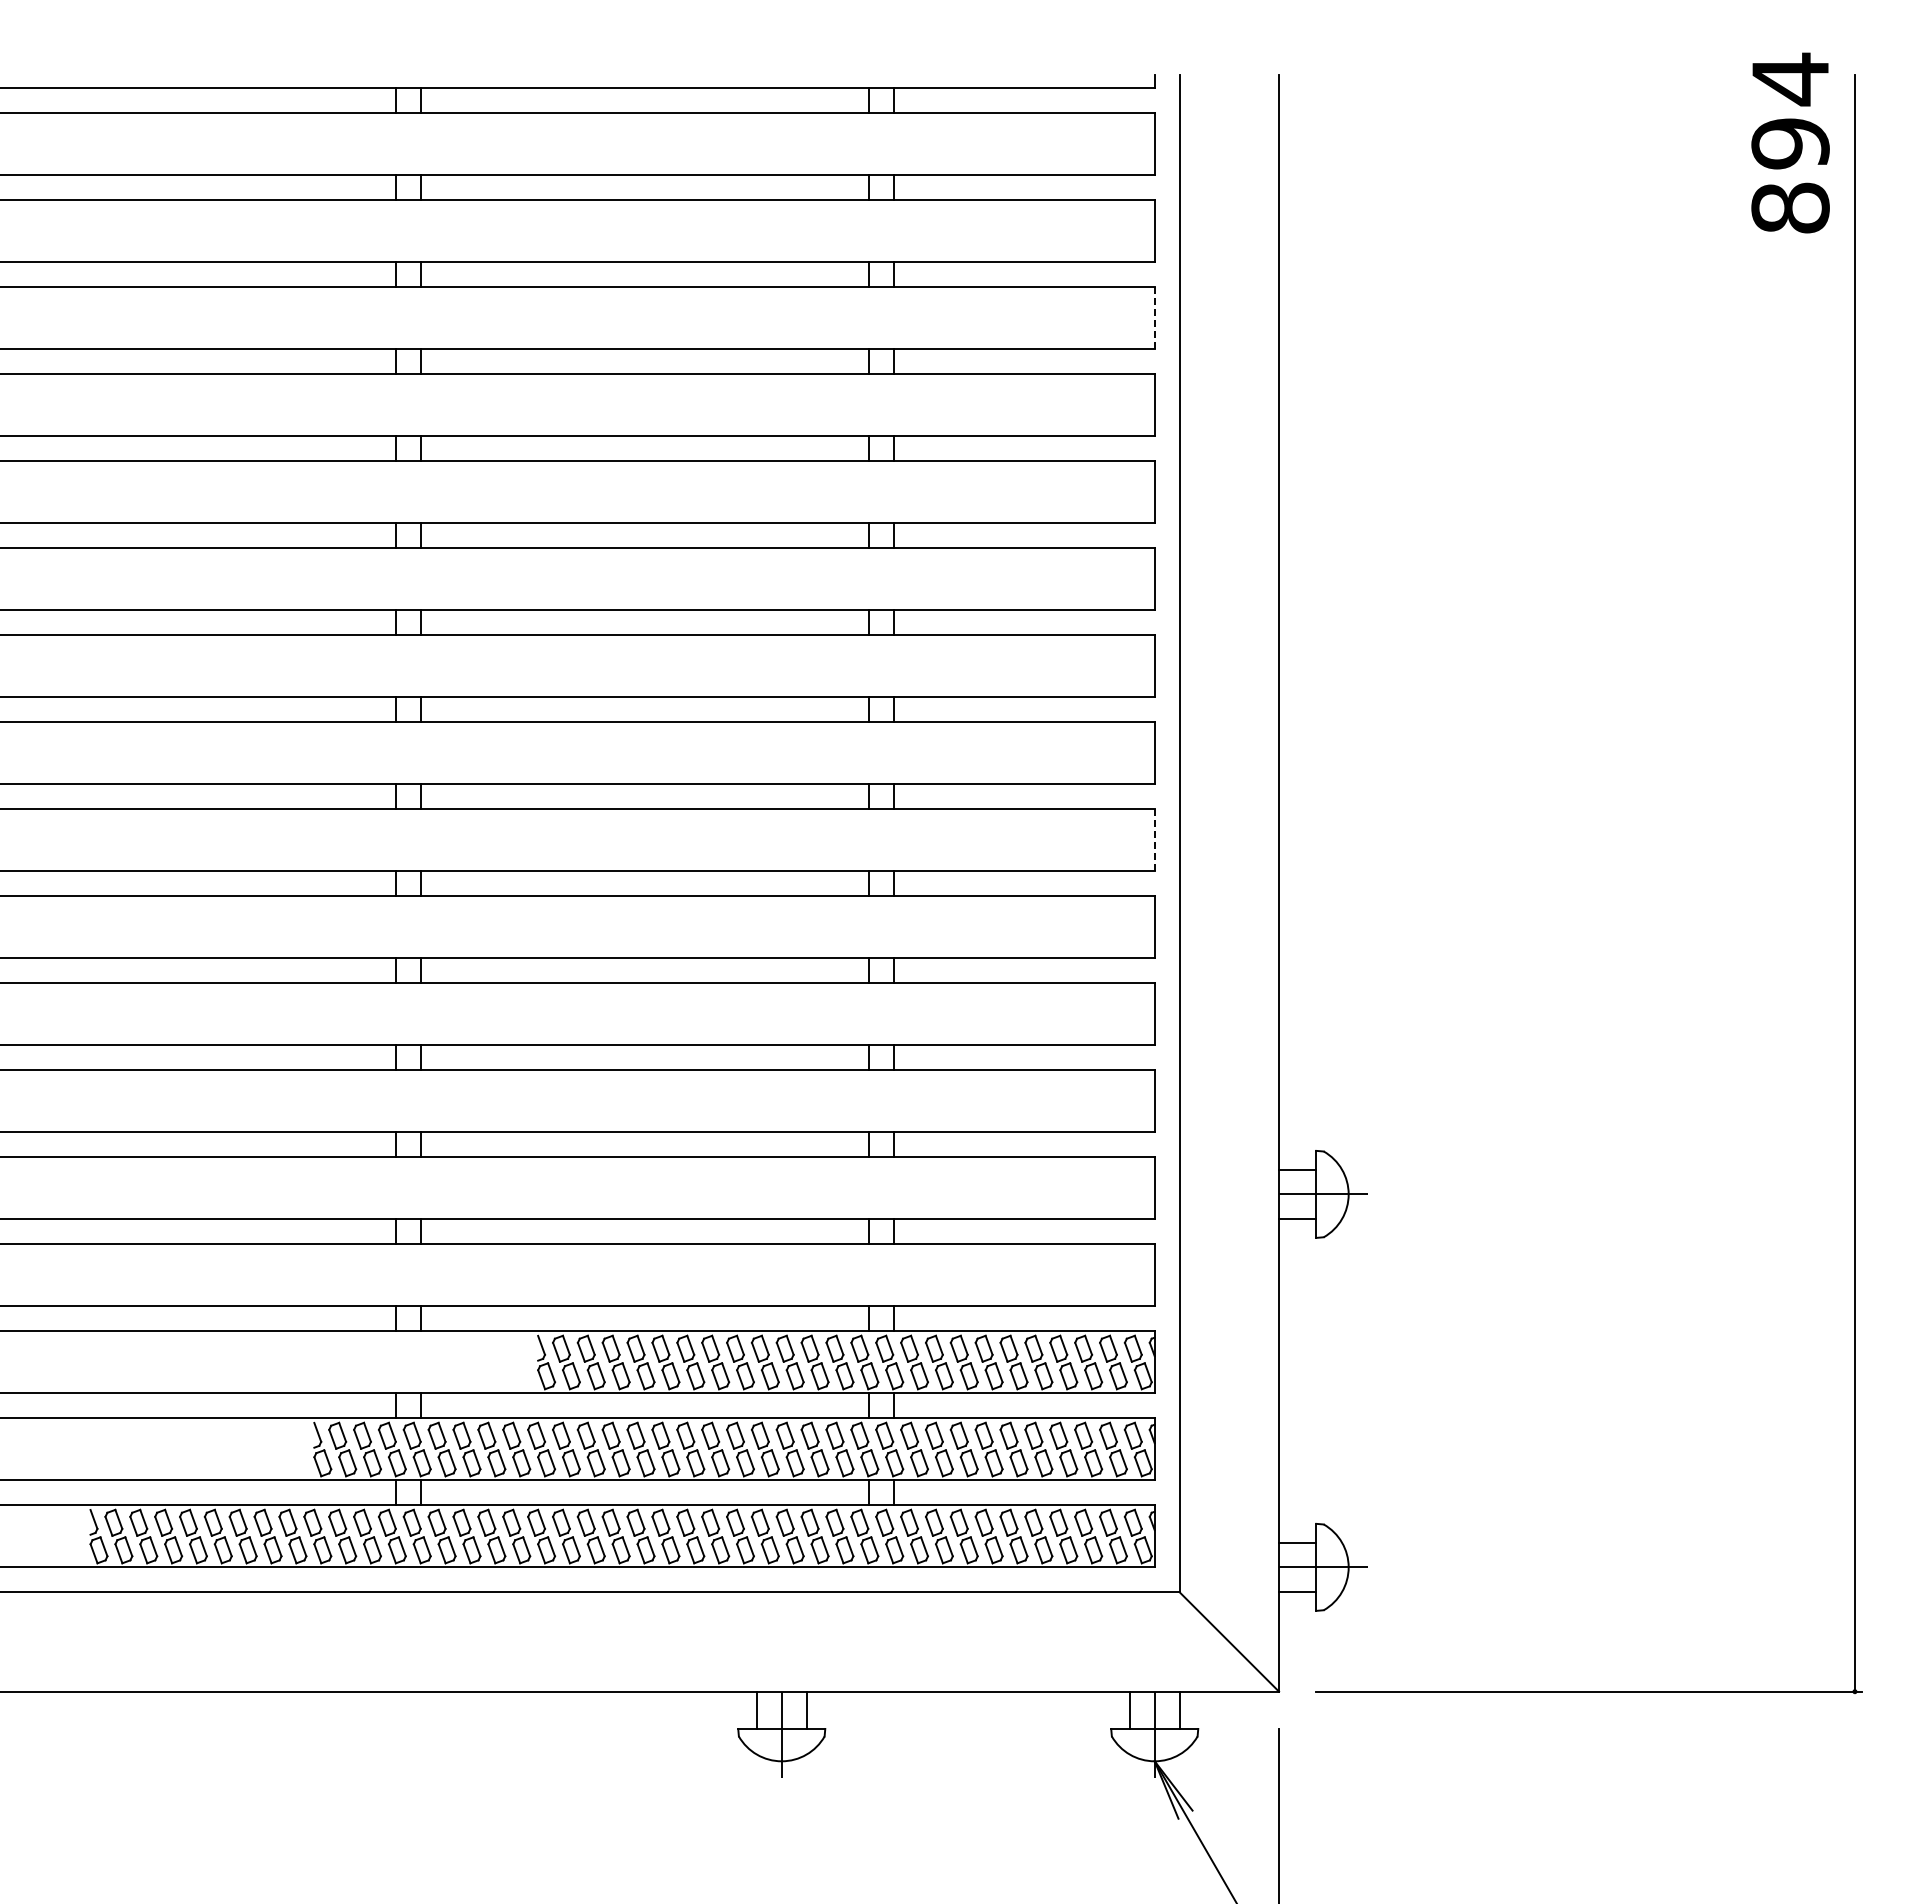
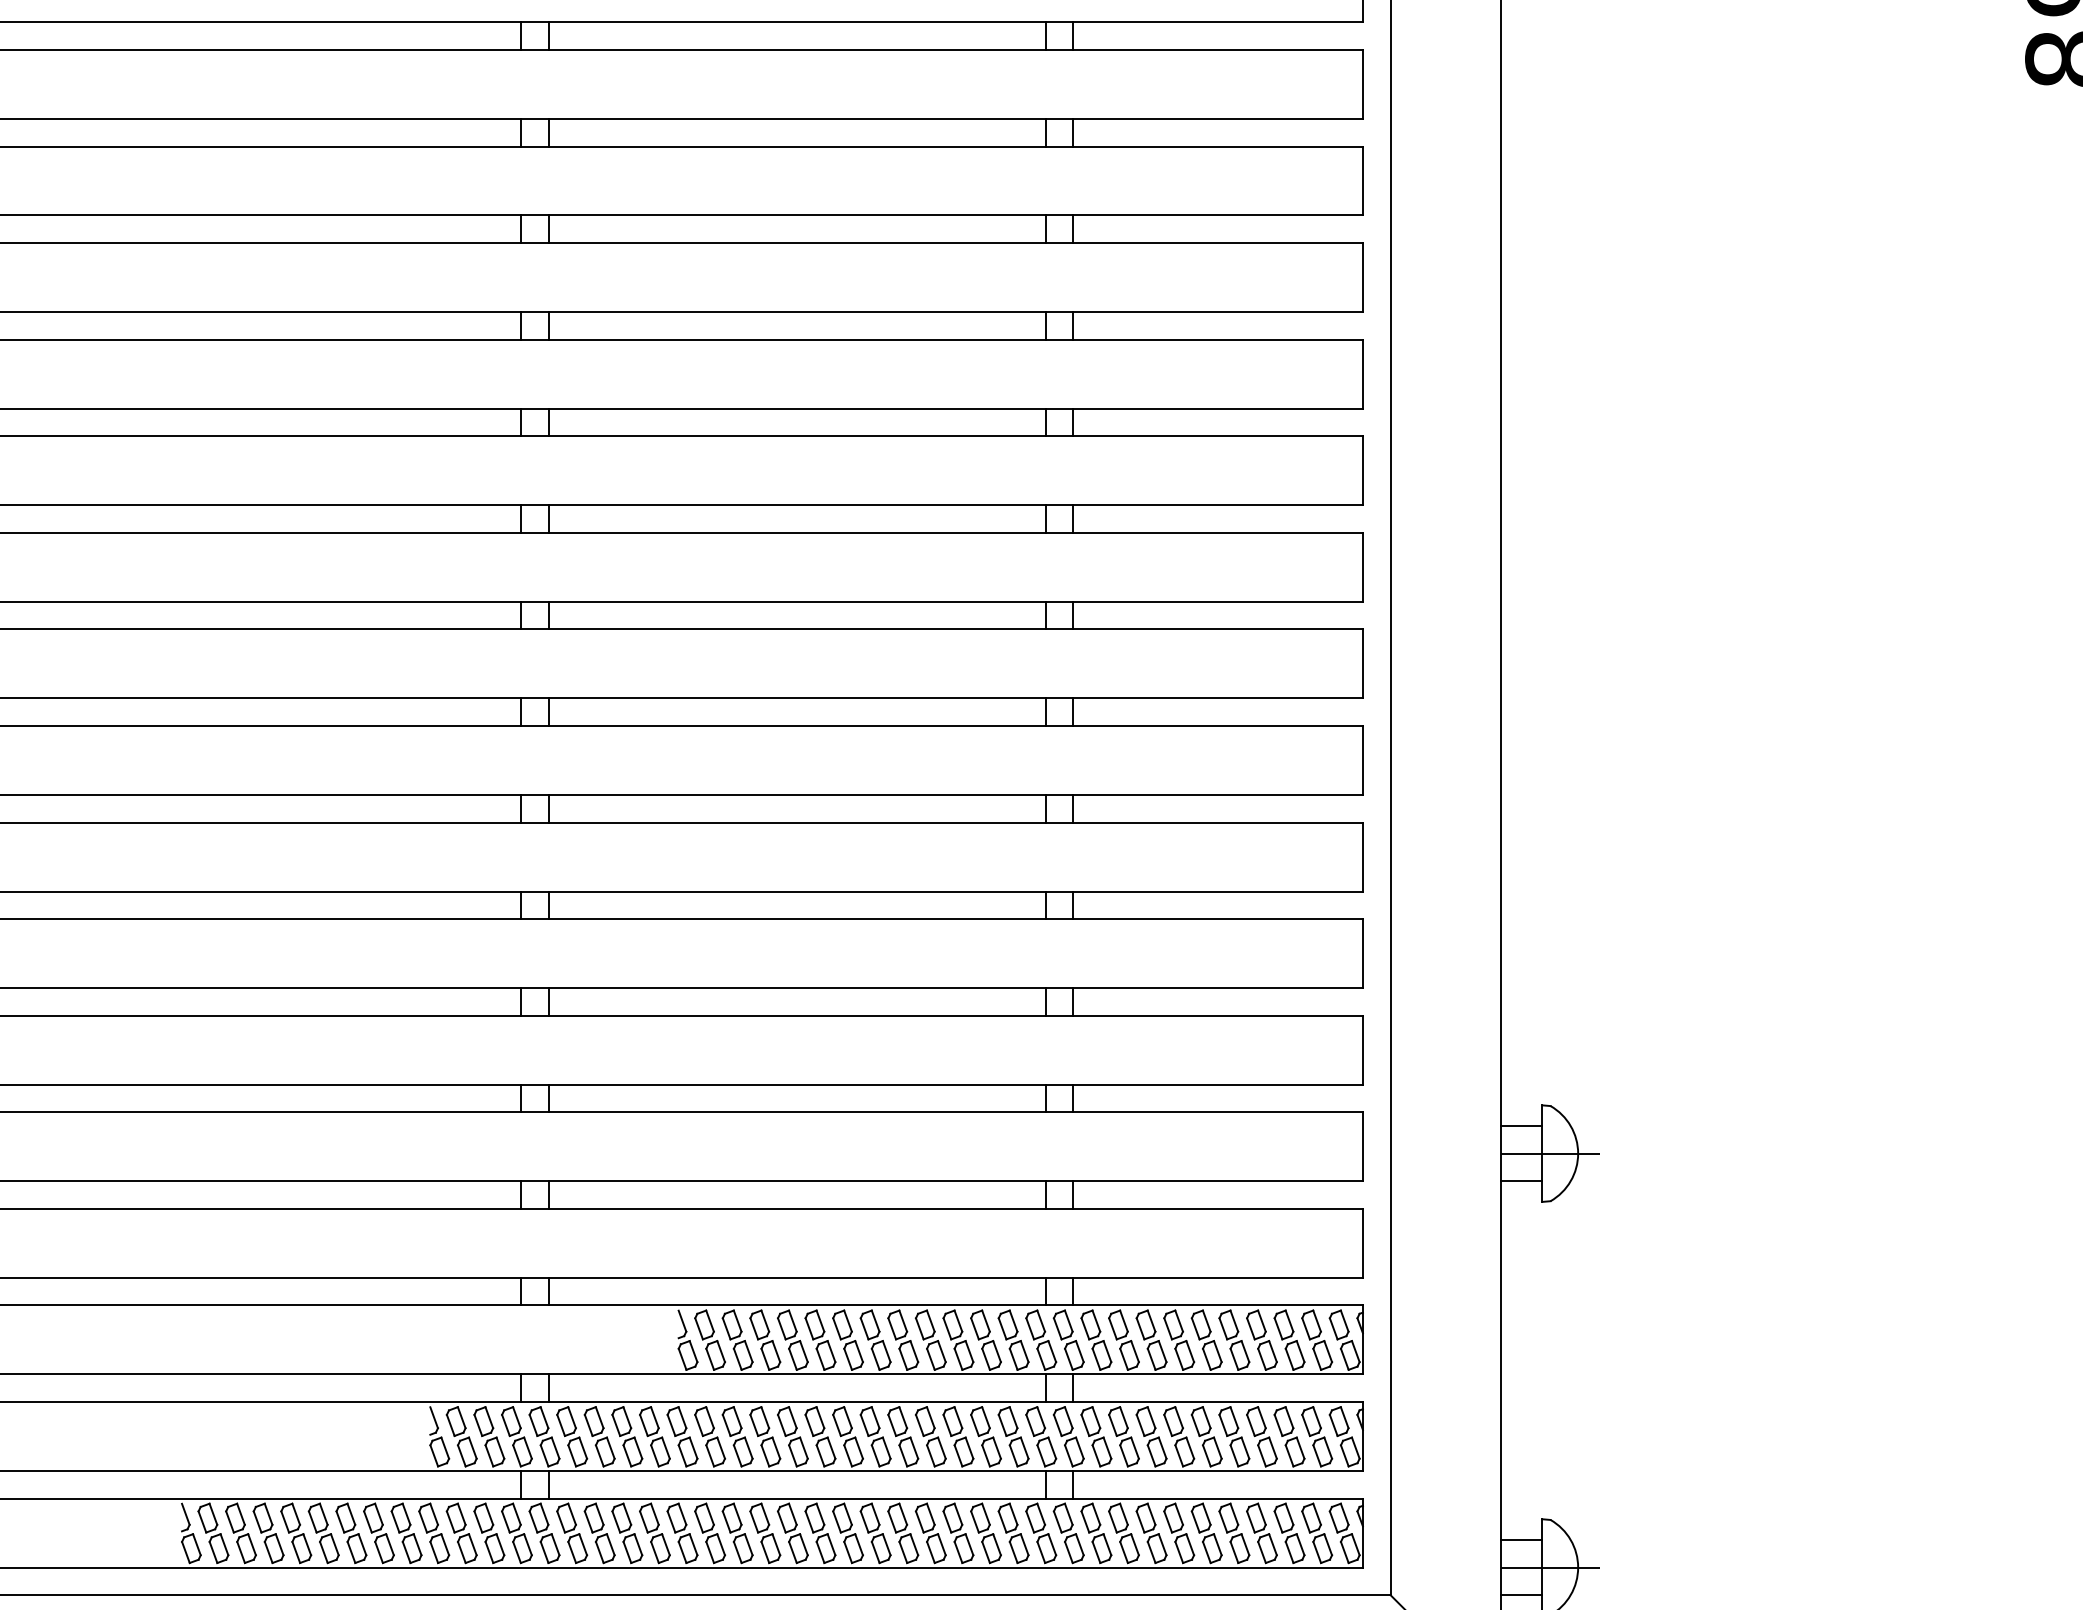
line: (1154, 318) -> (1362, 181), dashed -> solid
line: (1154, 840) -> (1362, 760), dashed -> solid

